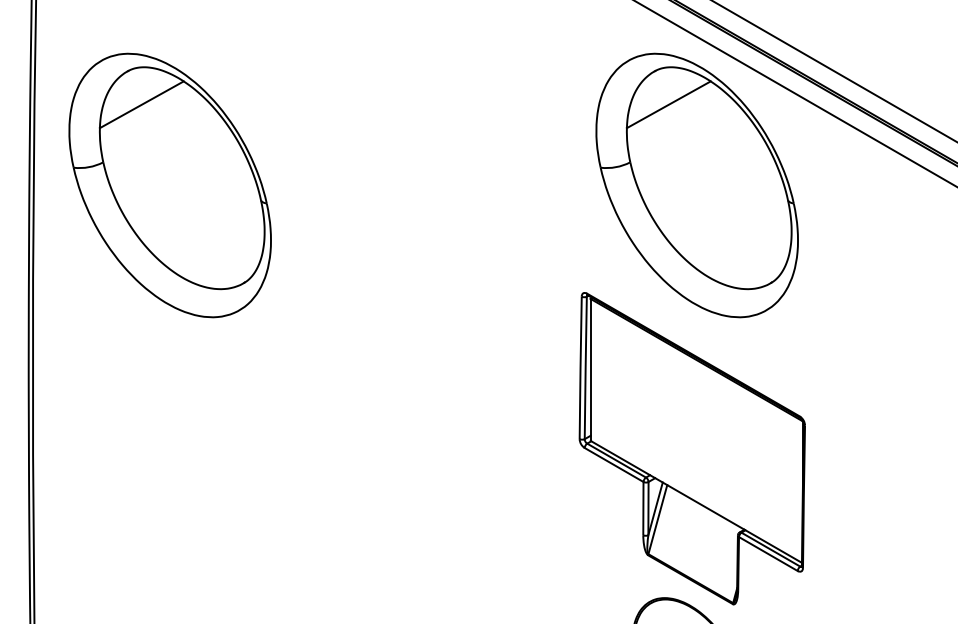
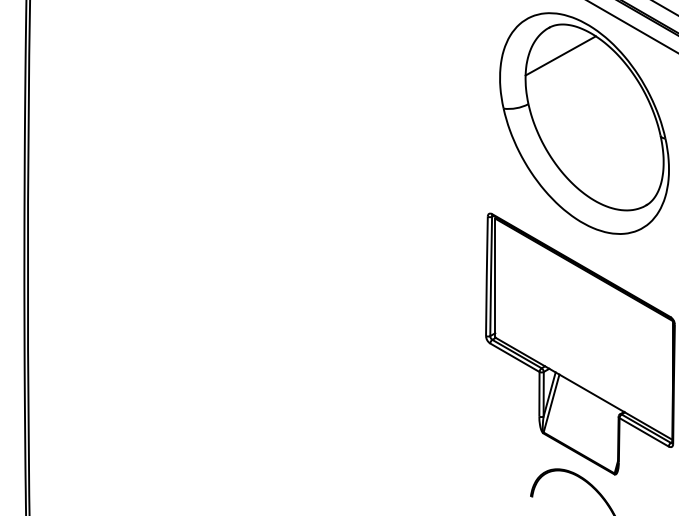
part: (169, 185) -> (142, 123), removed

